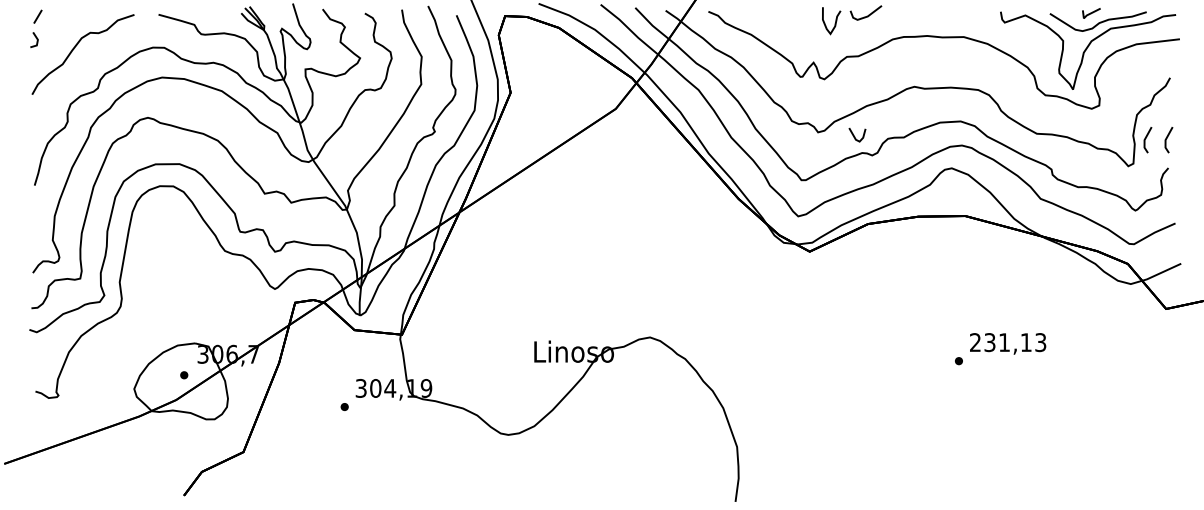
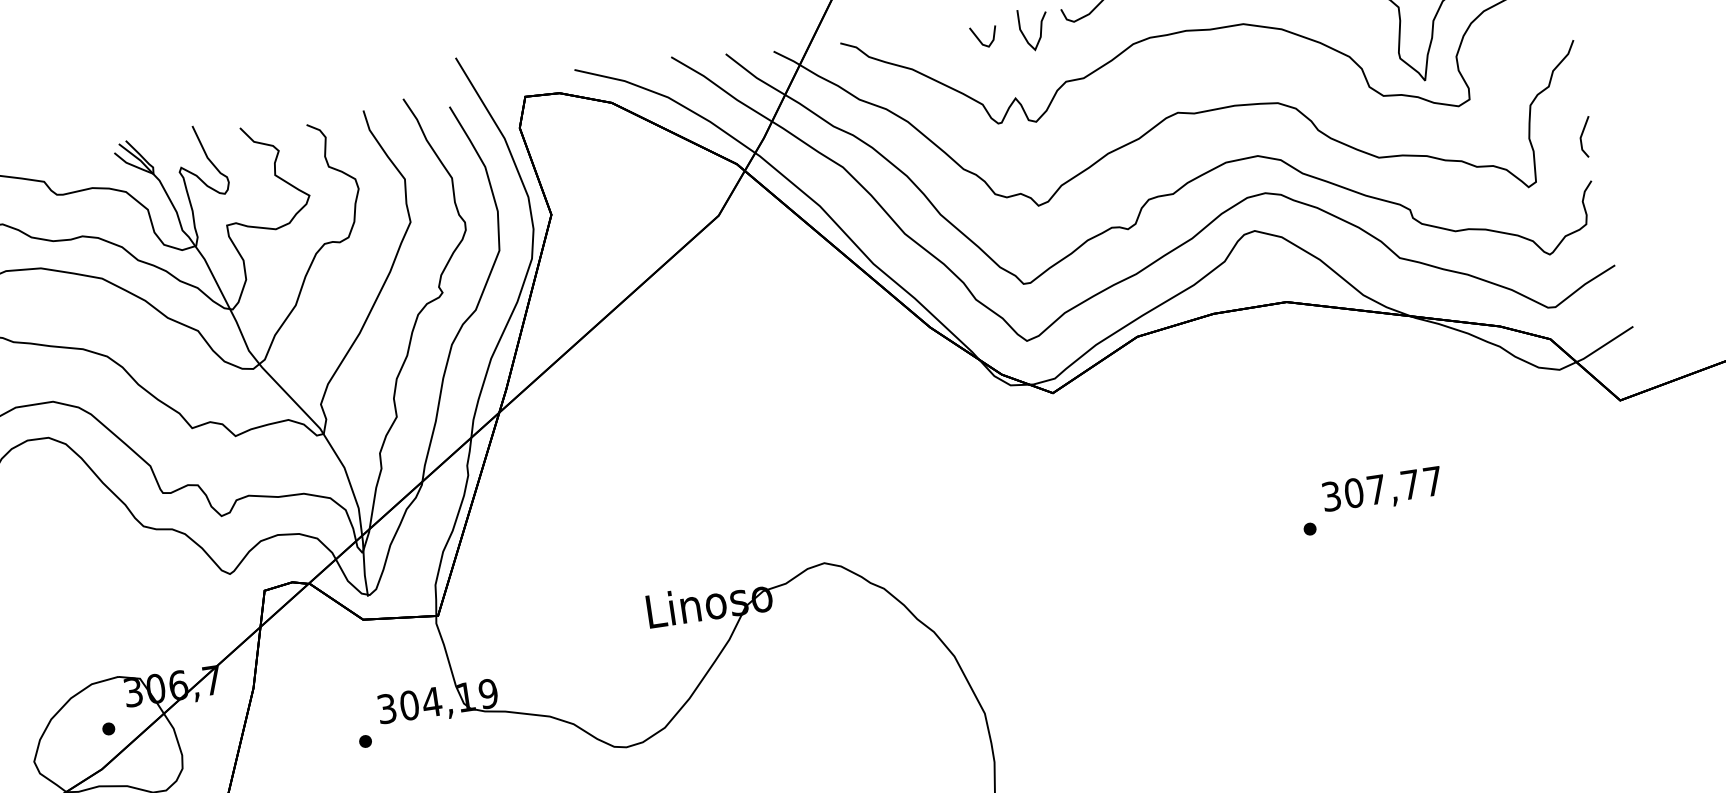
line: (855, 136) -> (981, 39), moved
line: (1145, 140) -> (1549, 143), removed
text: (1008, 342) -> (1382, 488), 231,13 -> 307,77

